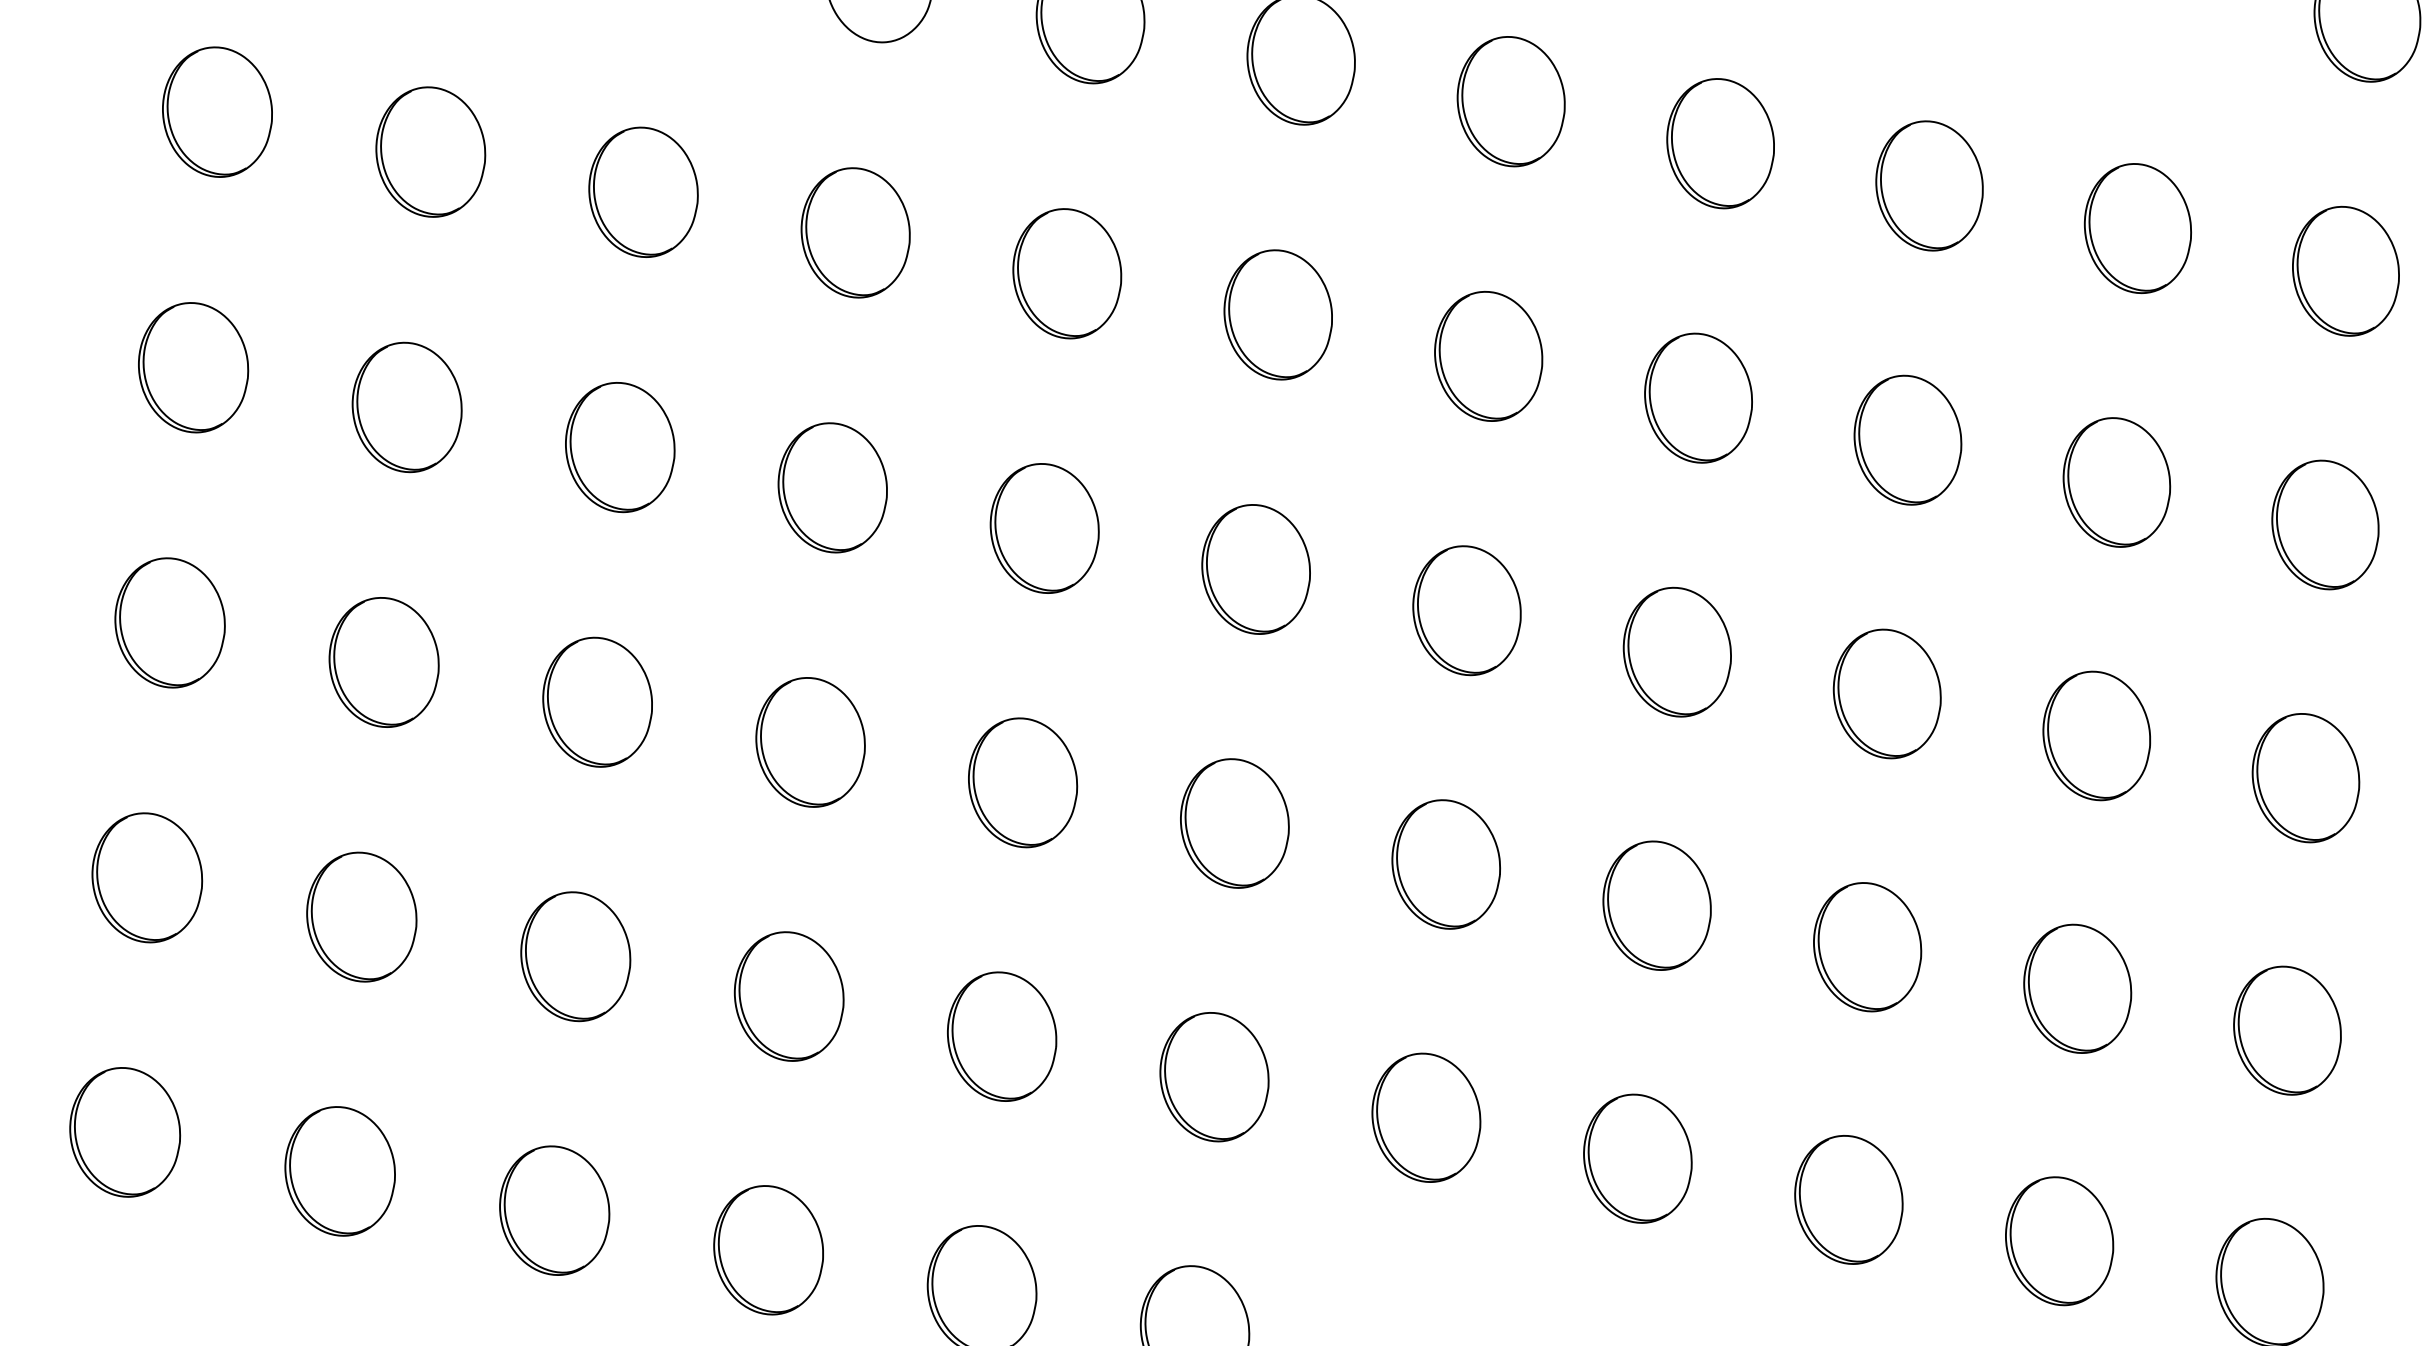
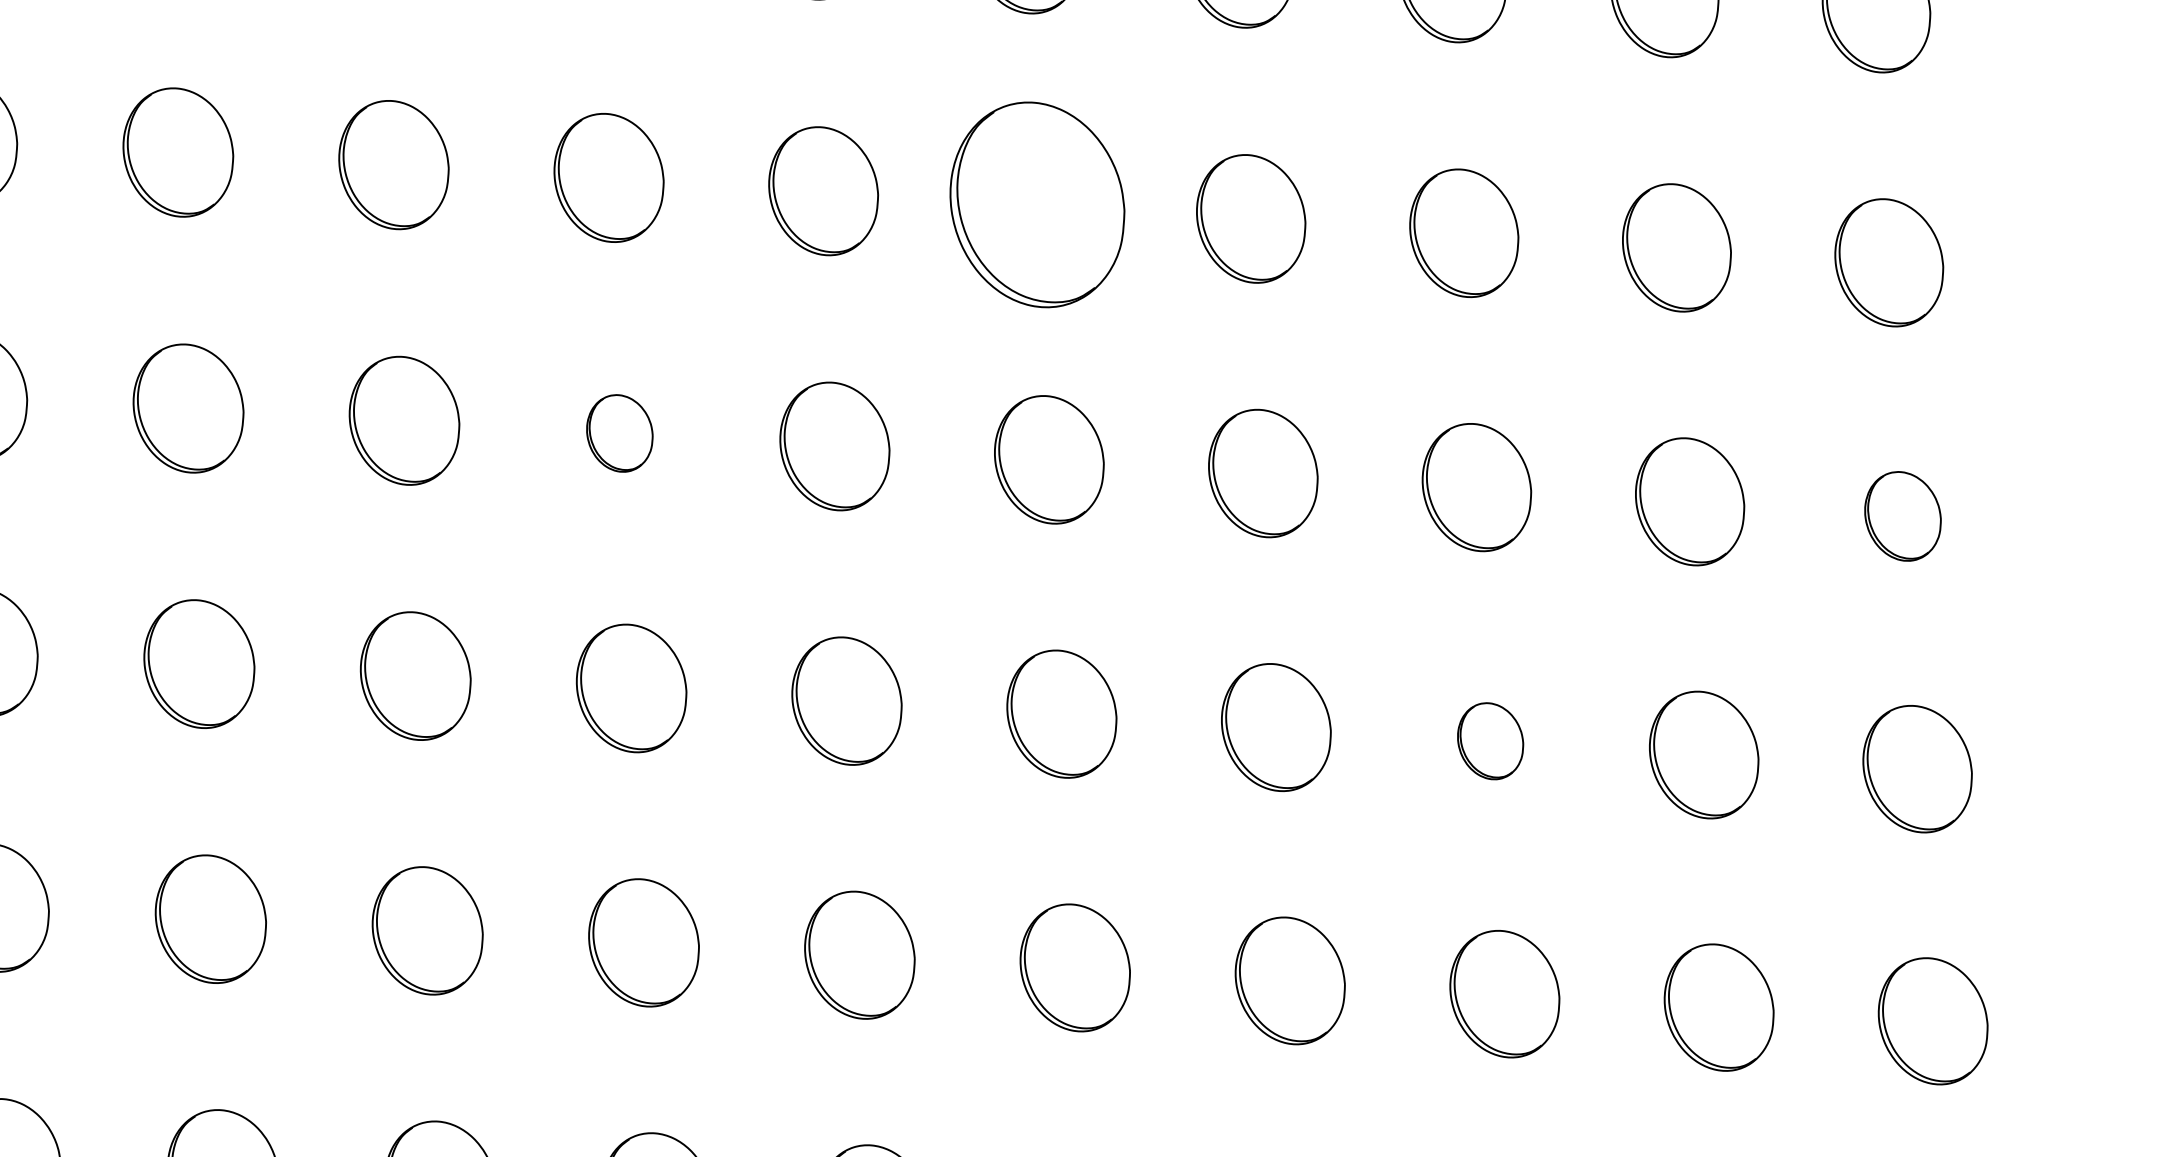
part: (1488, 356) -> (1037, 205), size x1.6
part: (1044, 528) -> (619, 433), size x0.6
part: (2305, 778) -> (1902, 516), size x0.7
part: (1867, 947) -> (1490, 741), size x0.6

